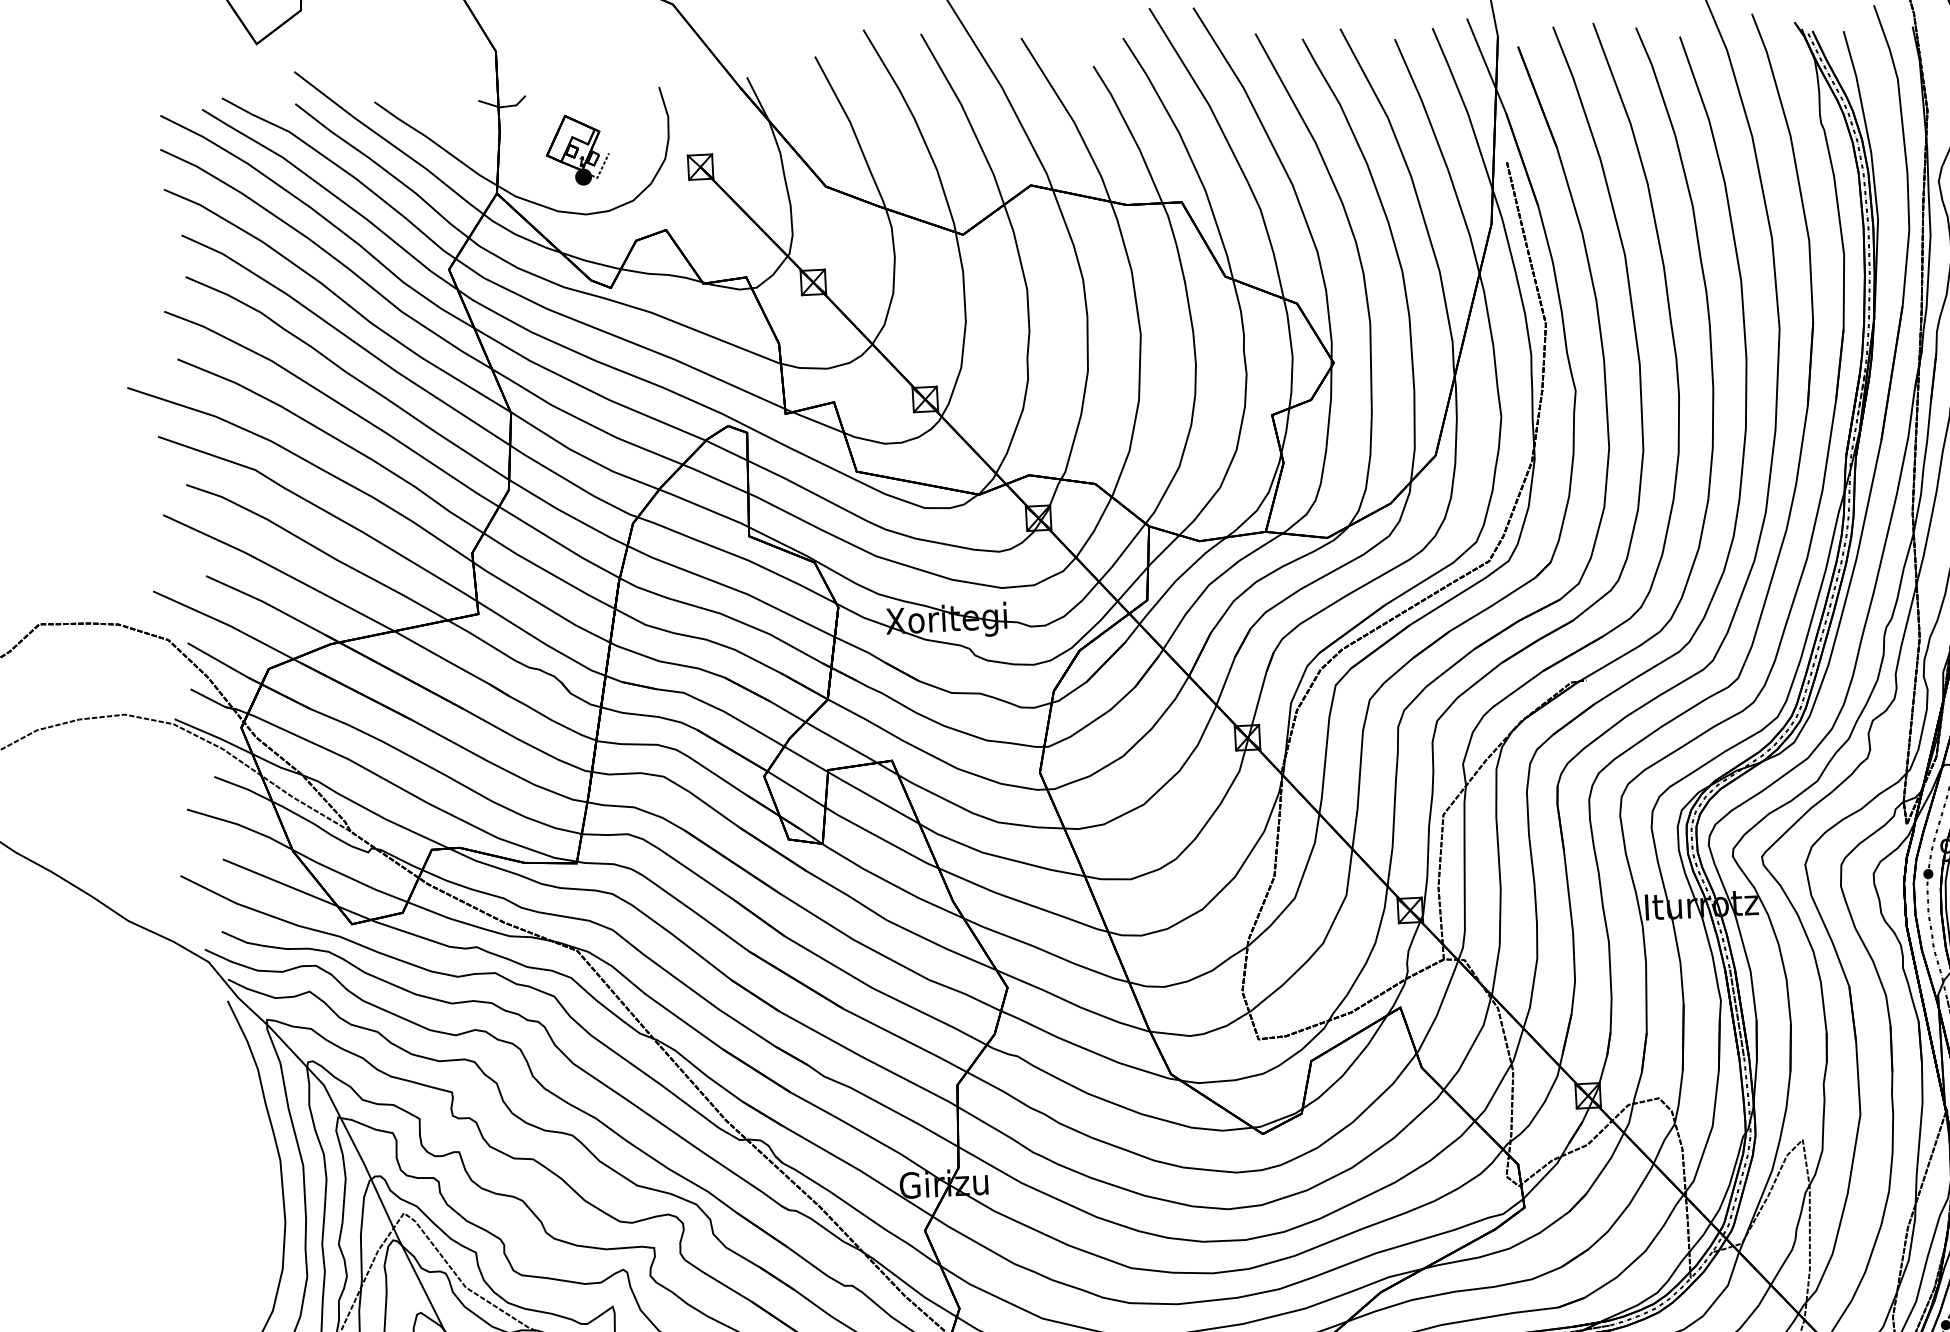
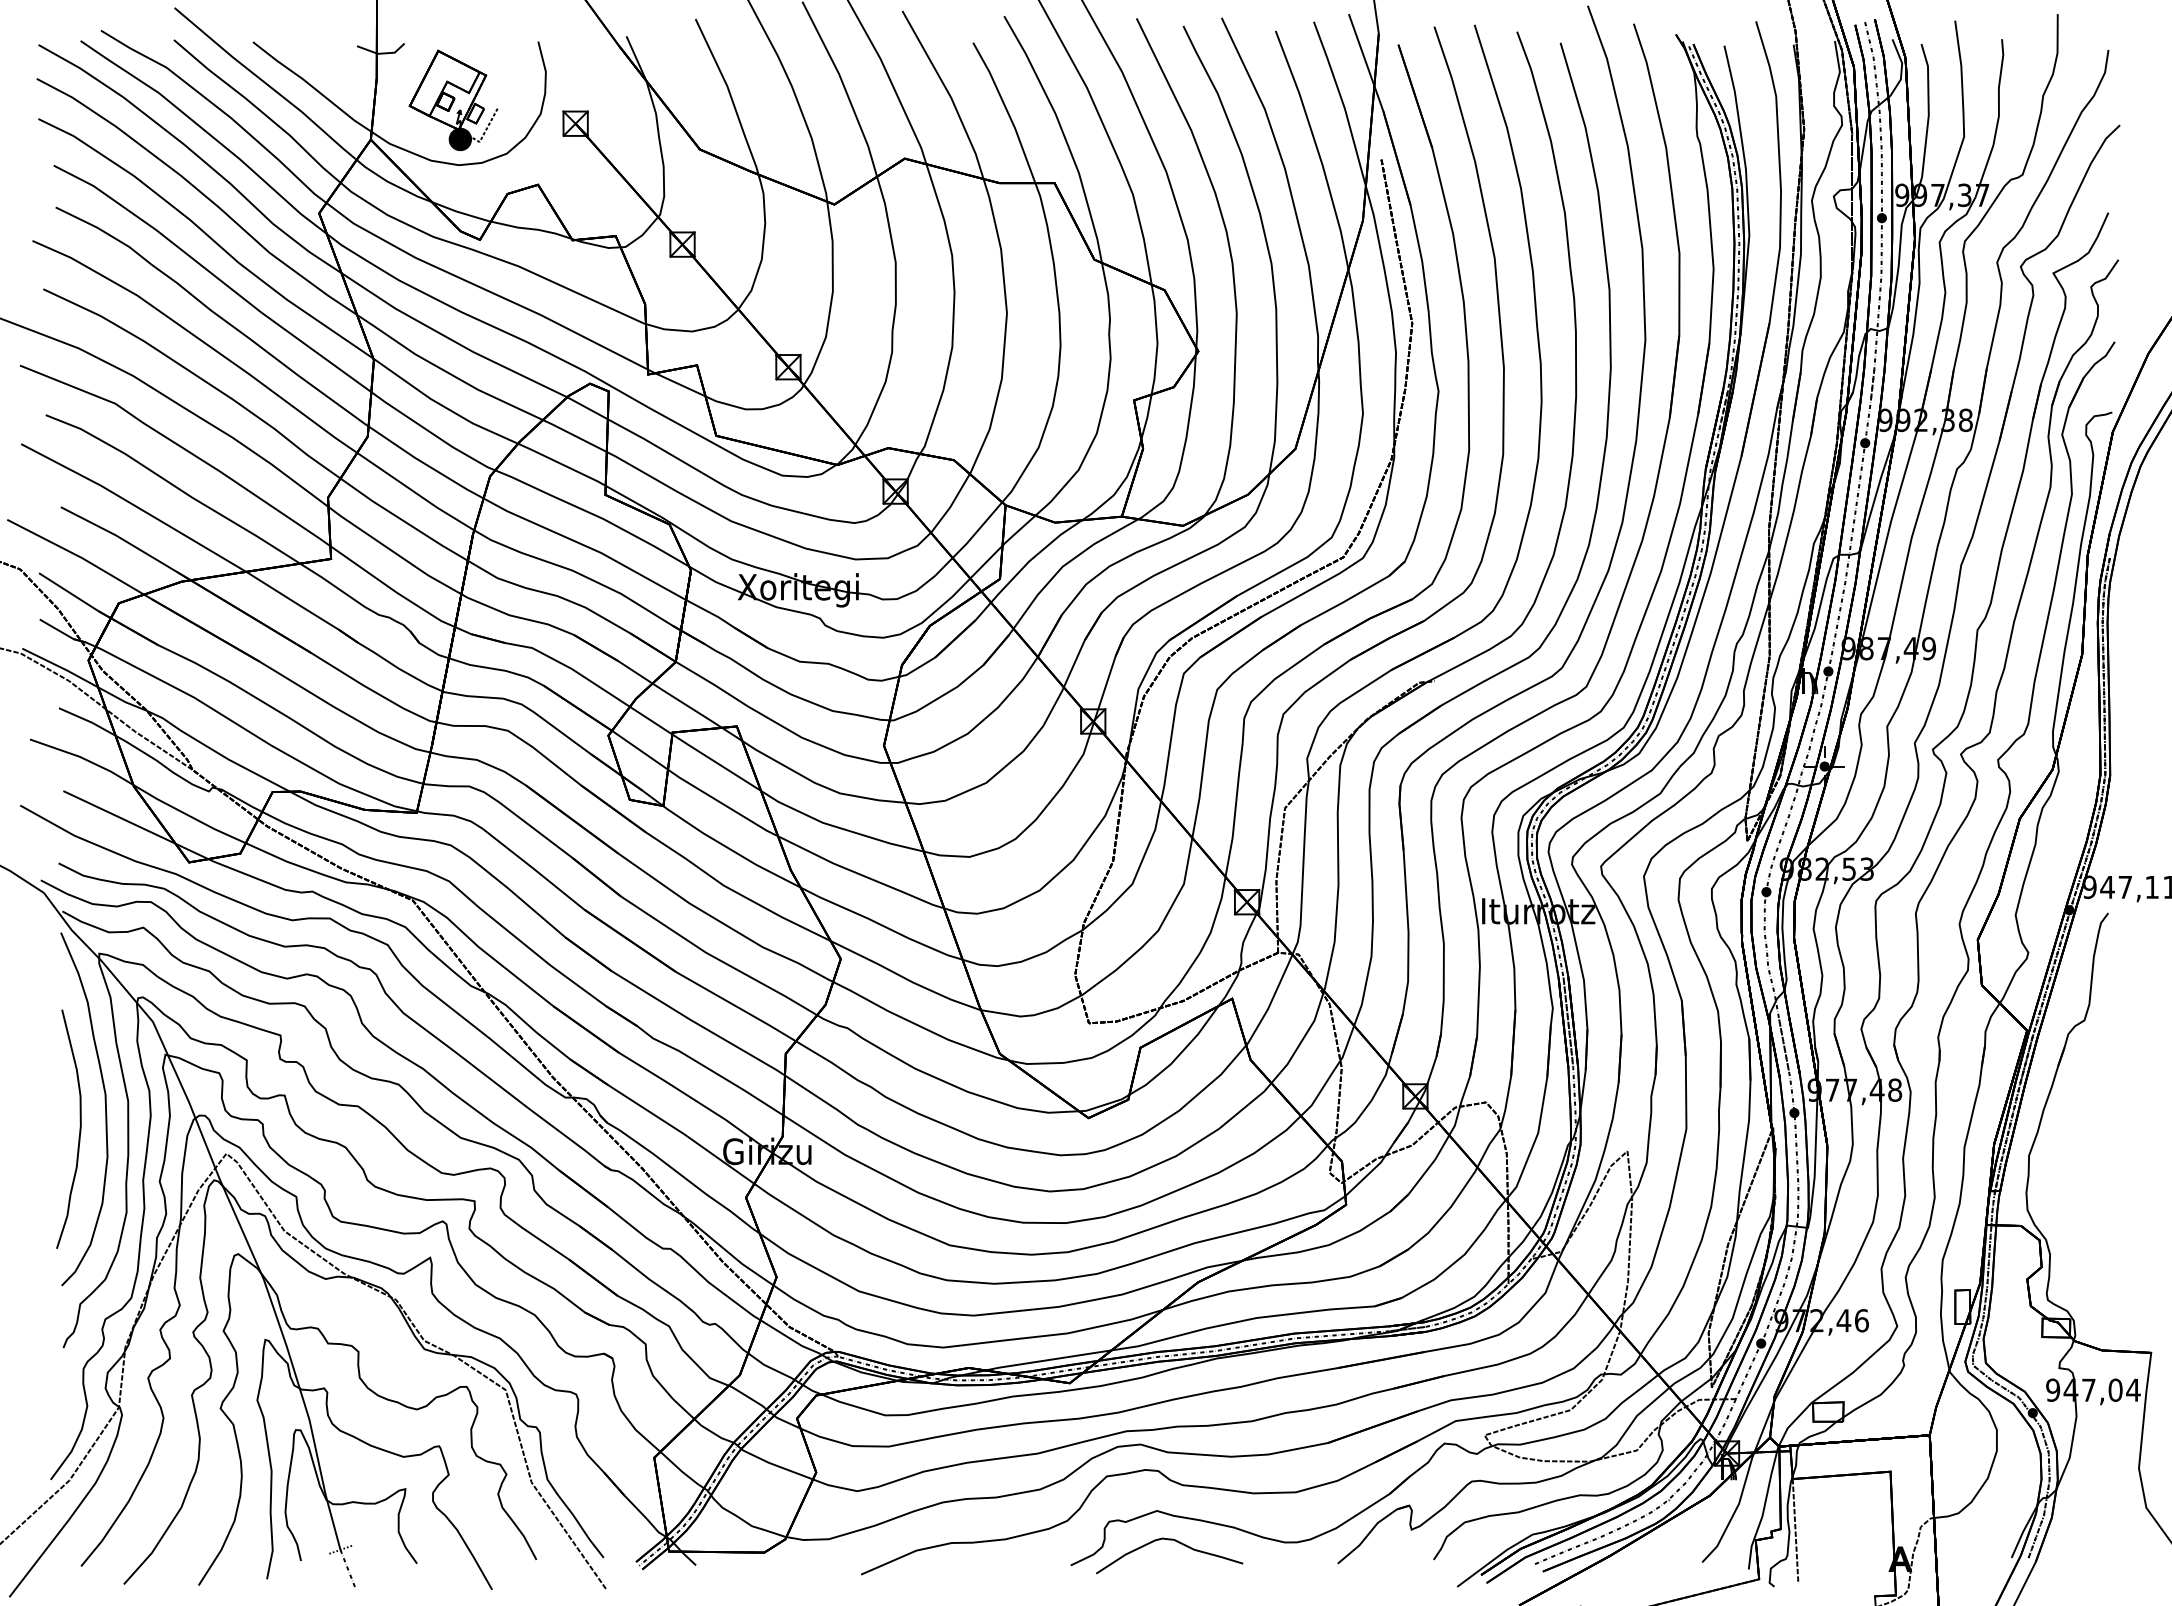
part: (577, 150) -> (453, 100), size x1.43
curve: (256, 1195) -> (79, 1128), added

